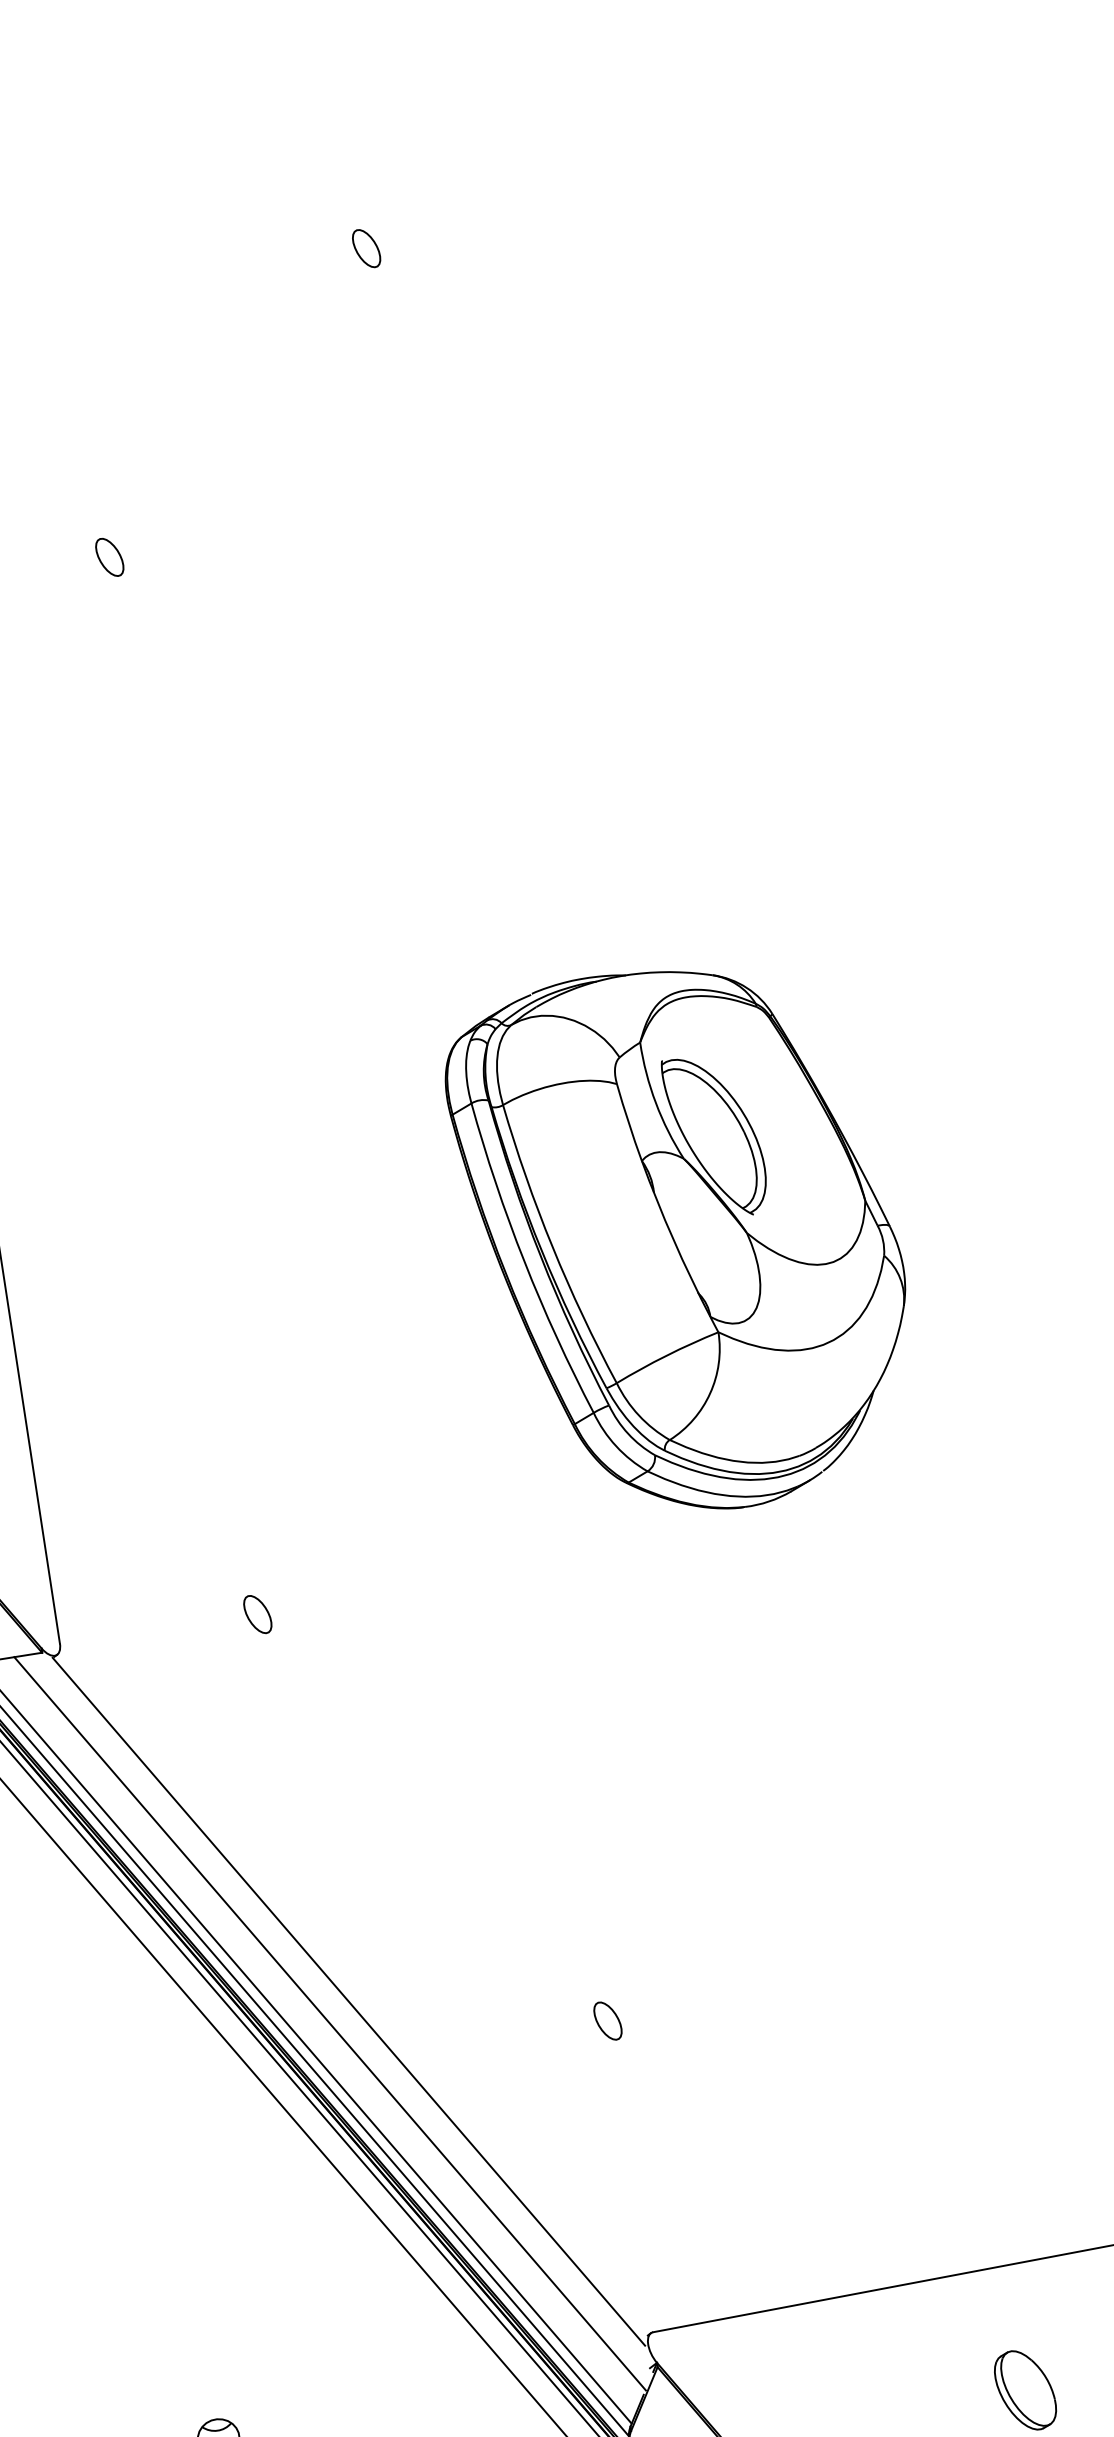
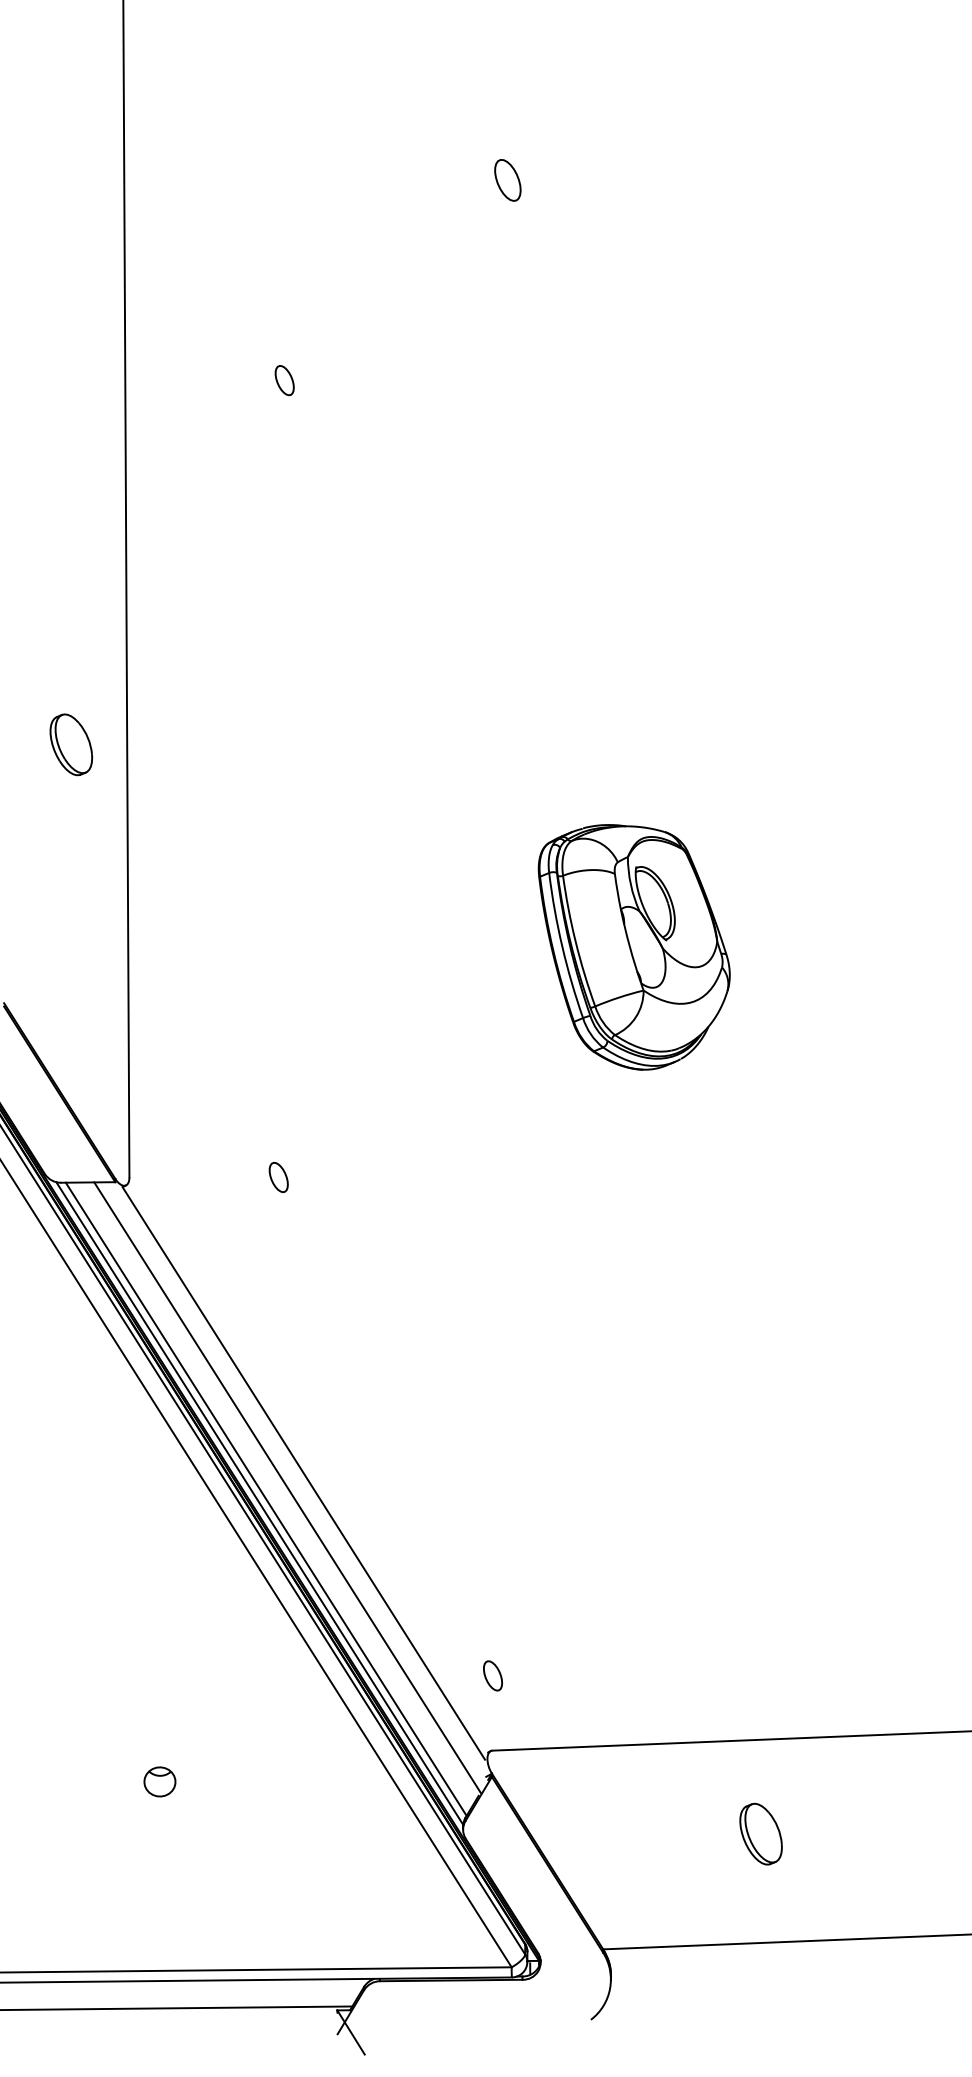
part: (367, 248) -> (508, 180), size x1.4
part: (684, 1240) -> (634, 947), size x0.6
part: (607, 2020) -> (492, 1675), moved

